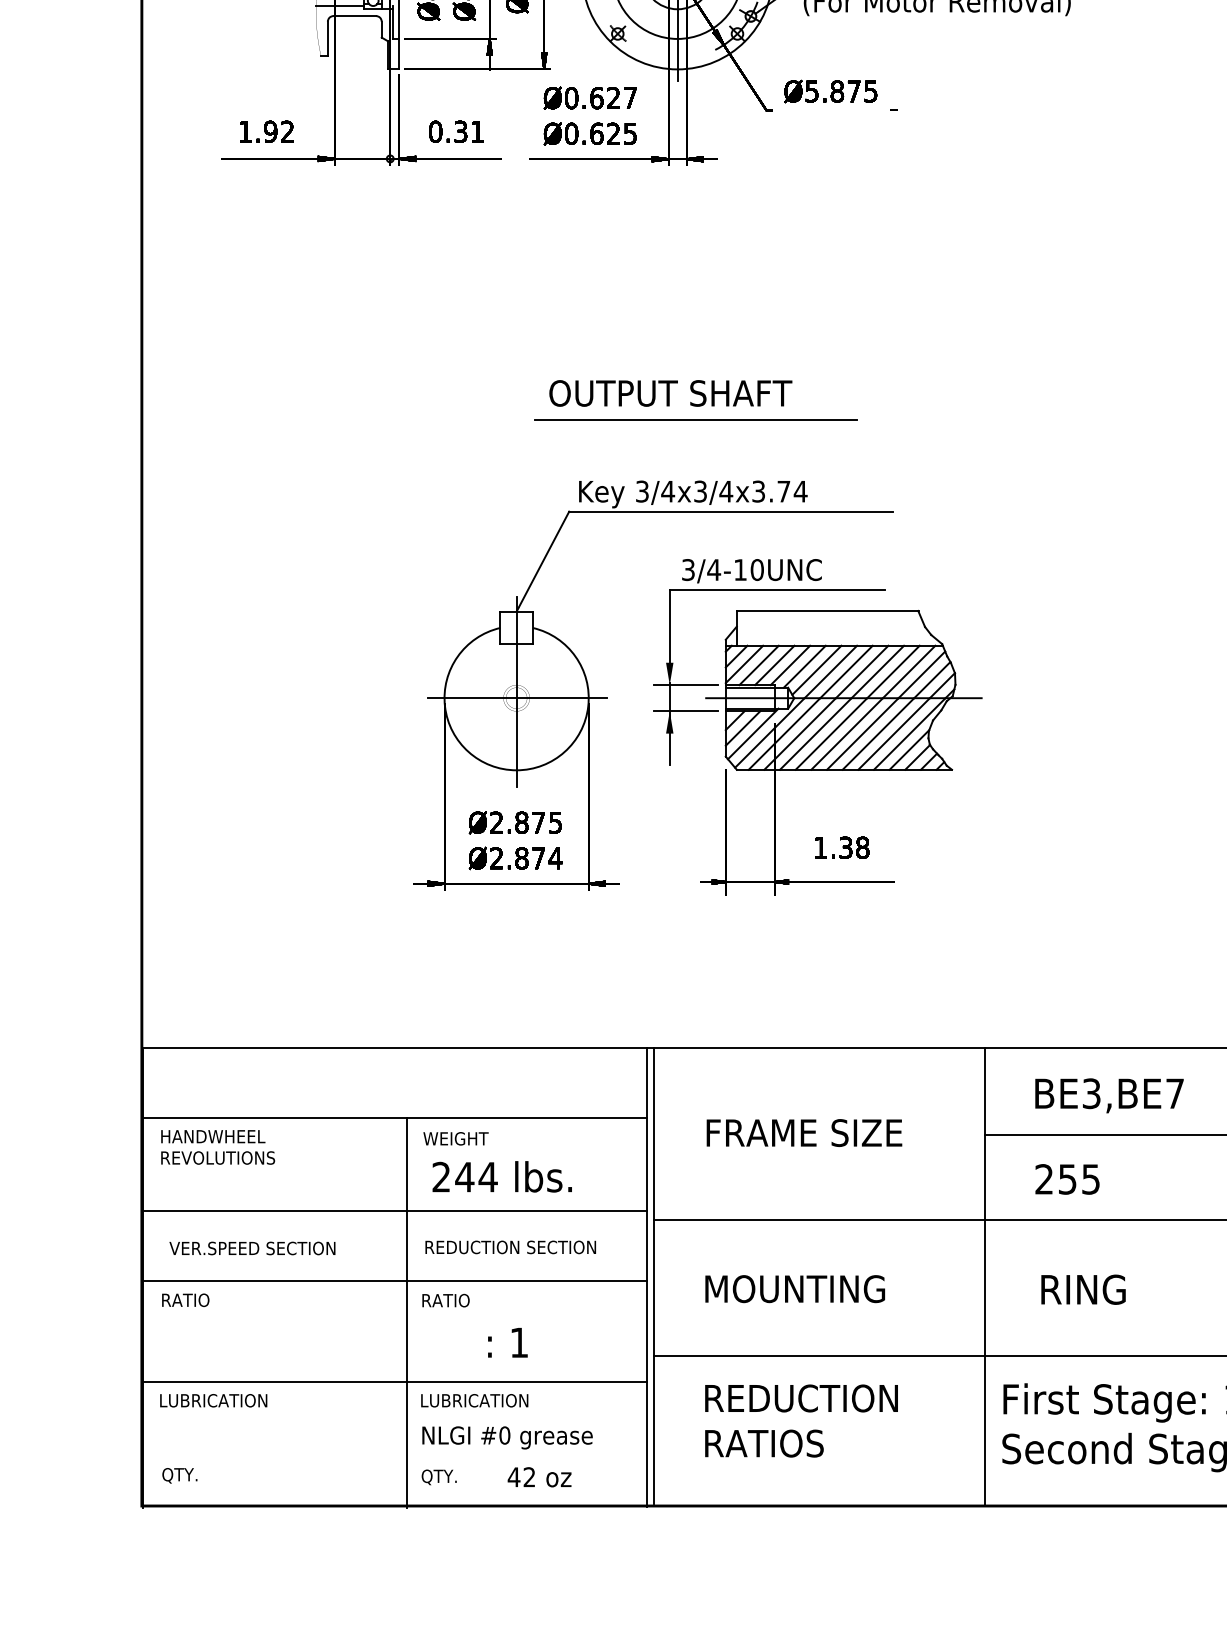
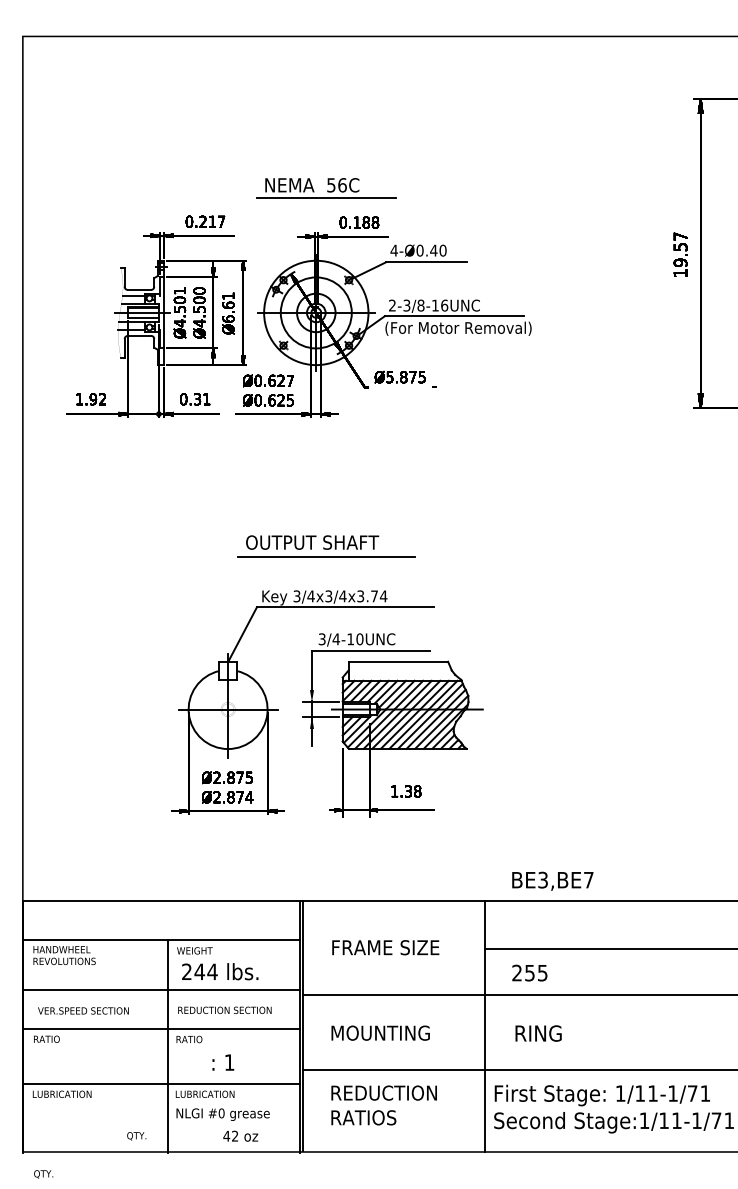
text: (1108, 1094) -> (552, 880), moved
text: (179, 1475) -> (43, 1174), moved
text: (438, 1477) -> (136, 1136), moved

